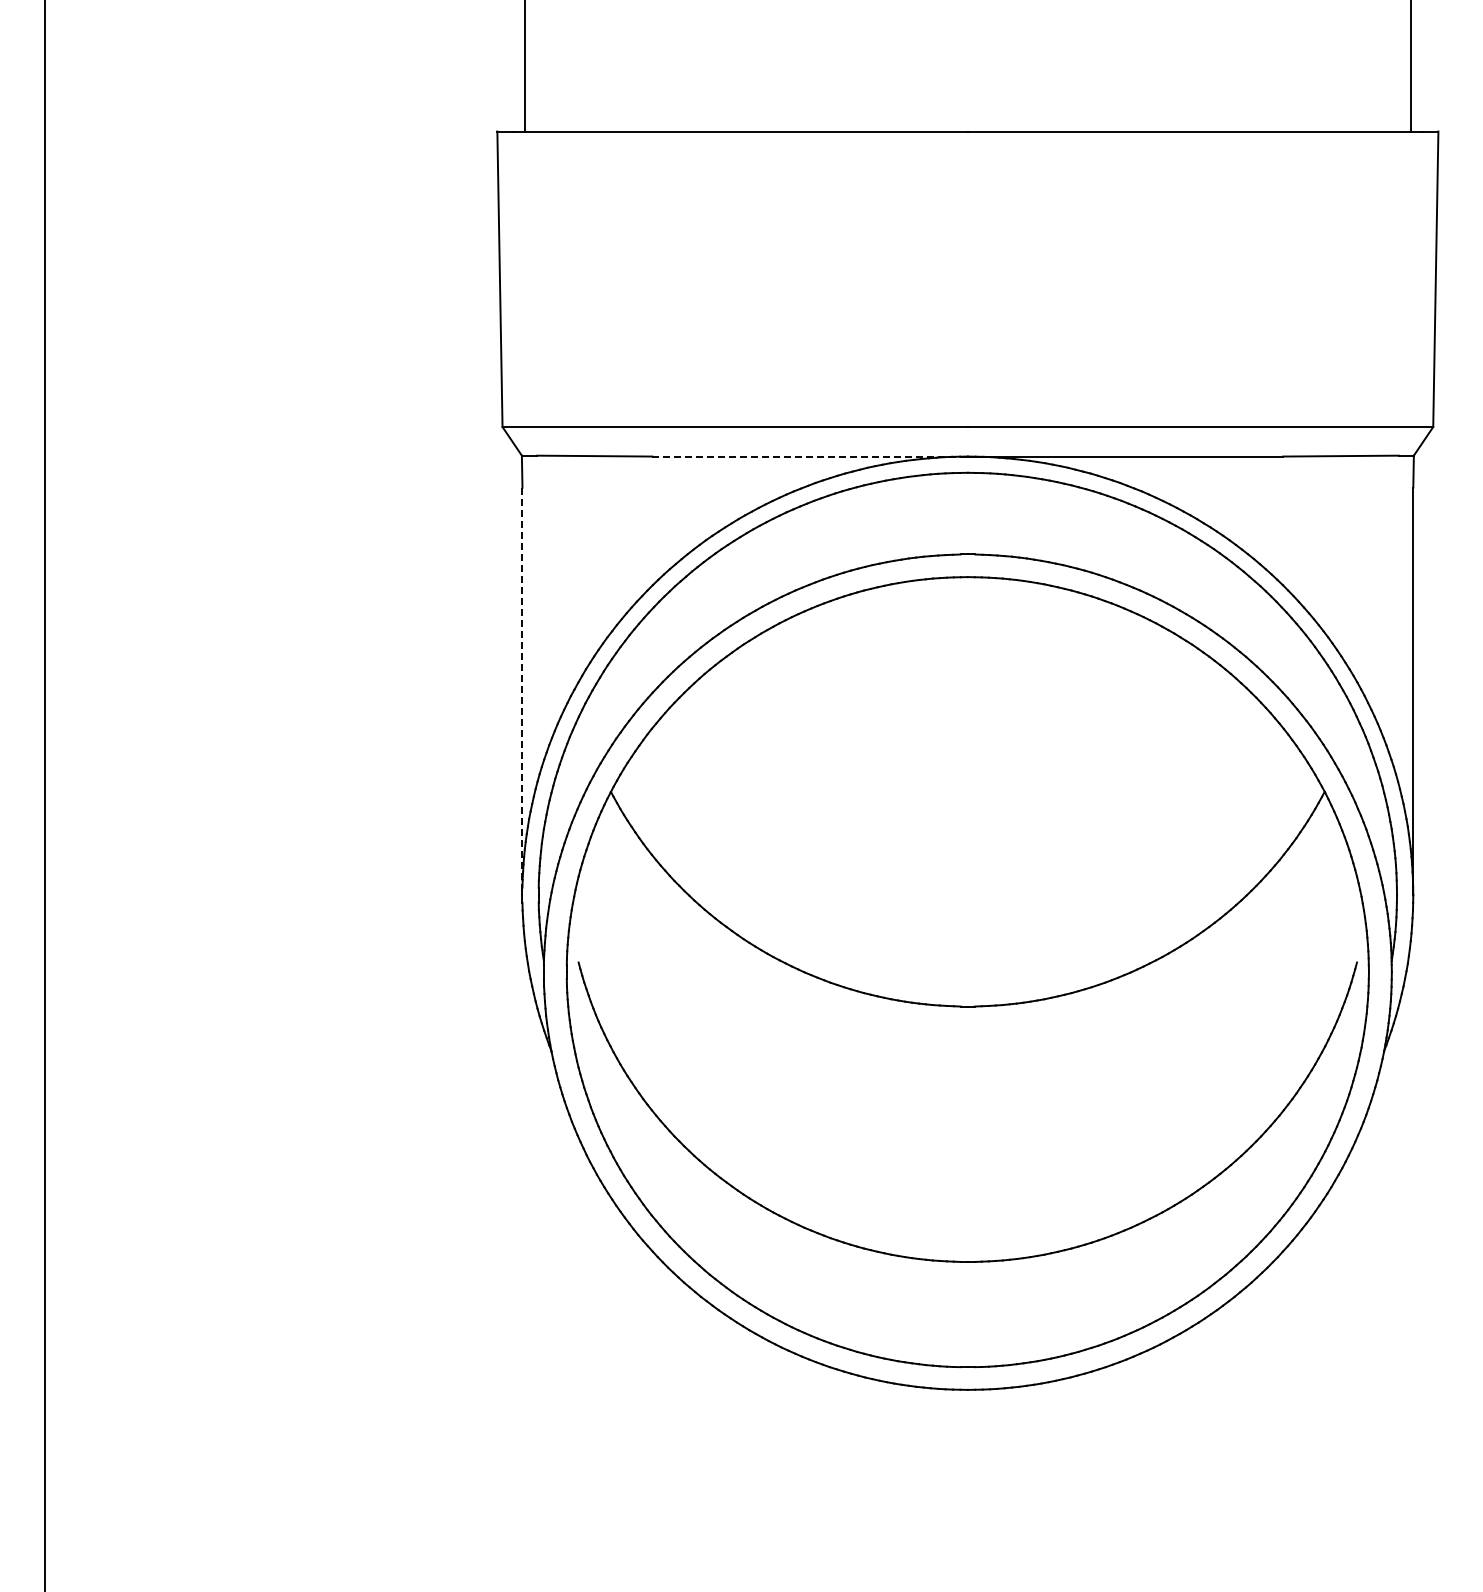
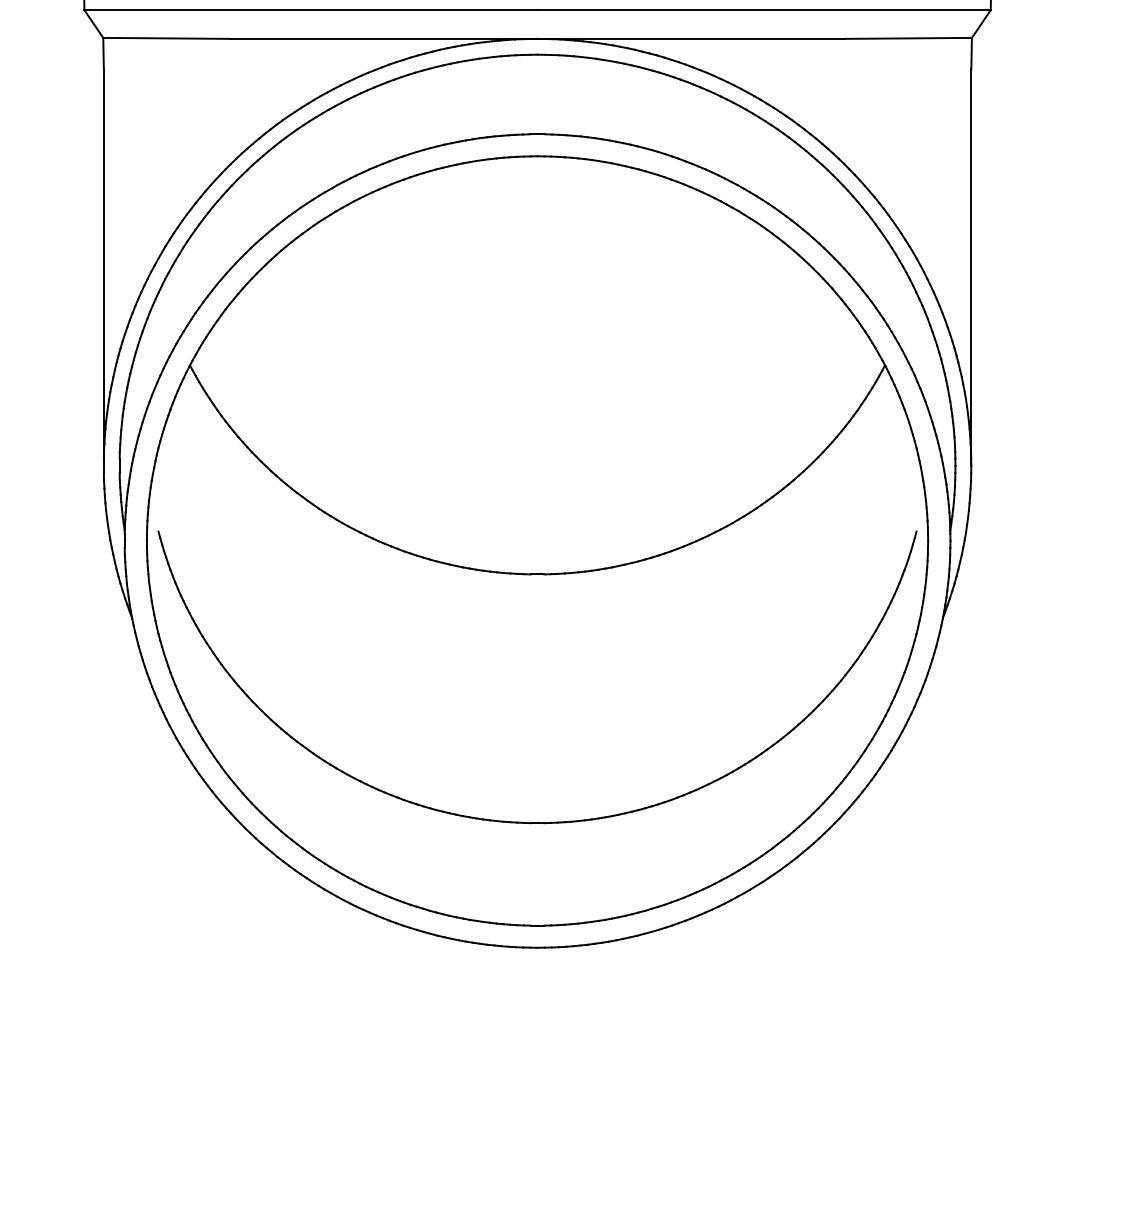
line: (810, 456) -> (384, 38), dashed -> solid
line: (522, 691) -> (103, 267), dashed -> solid

